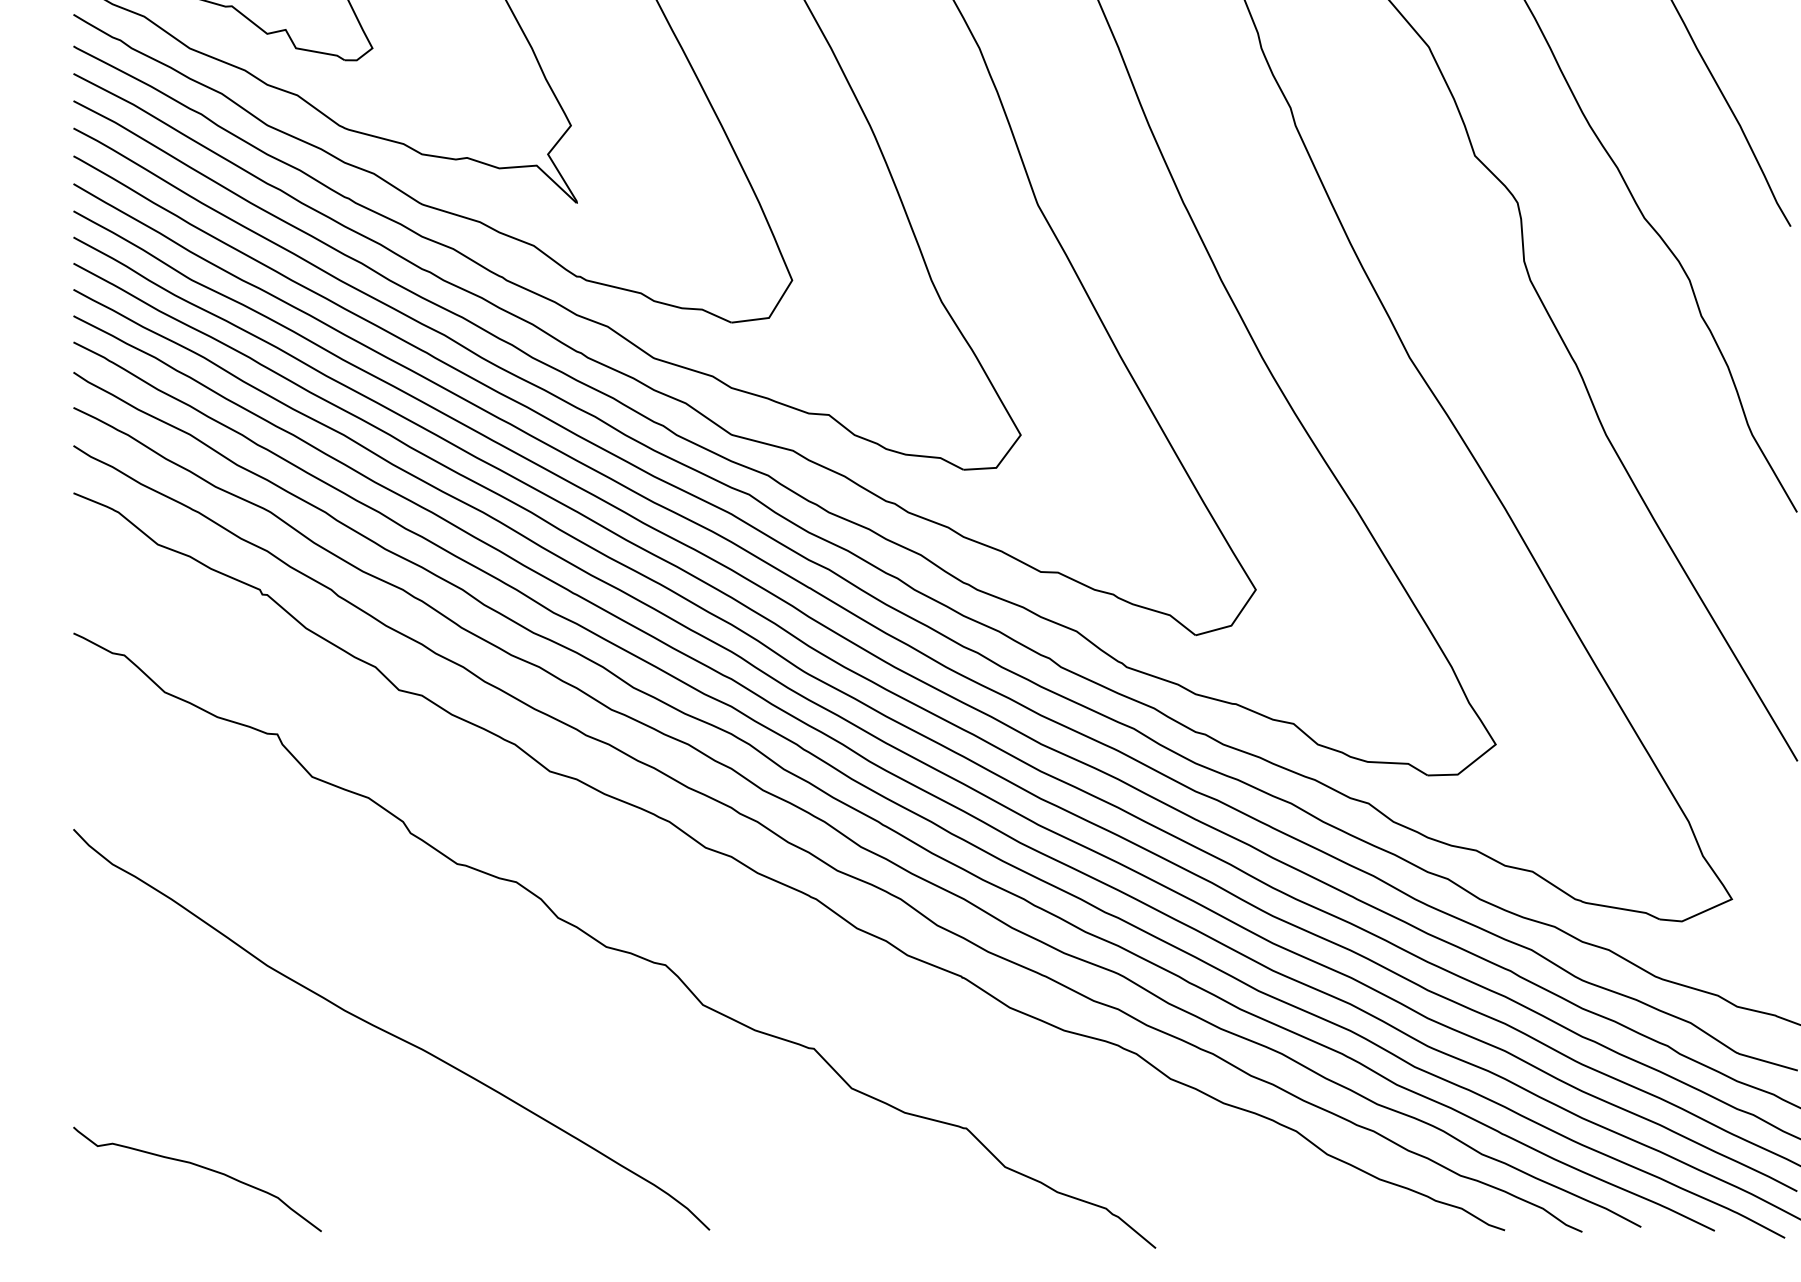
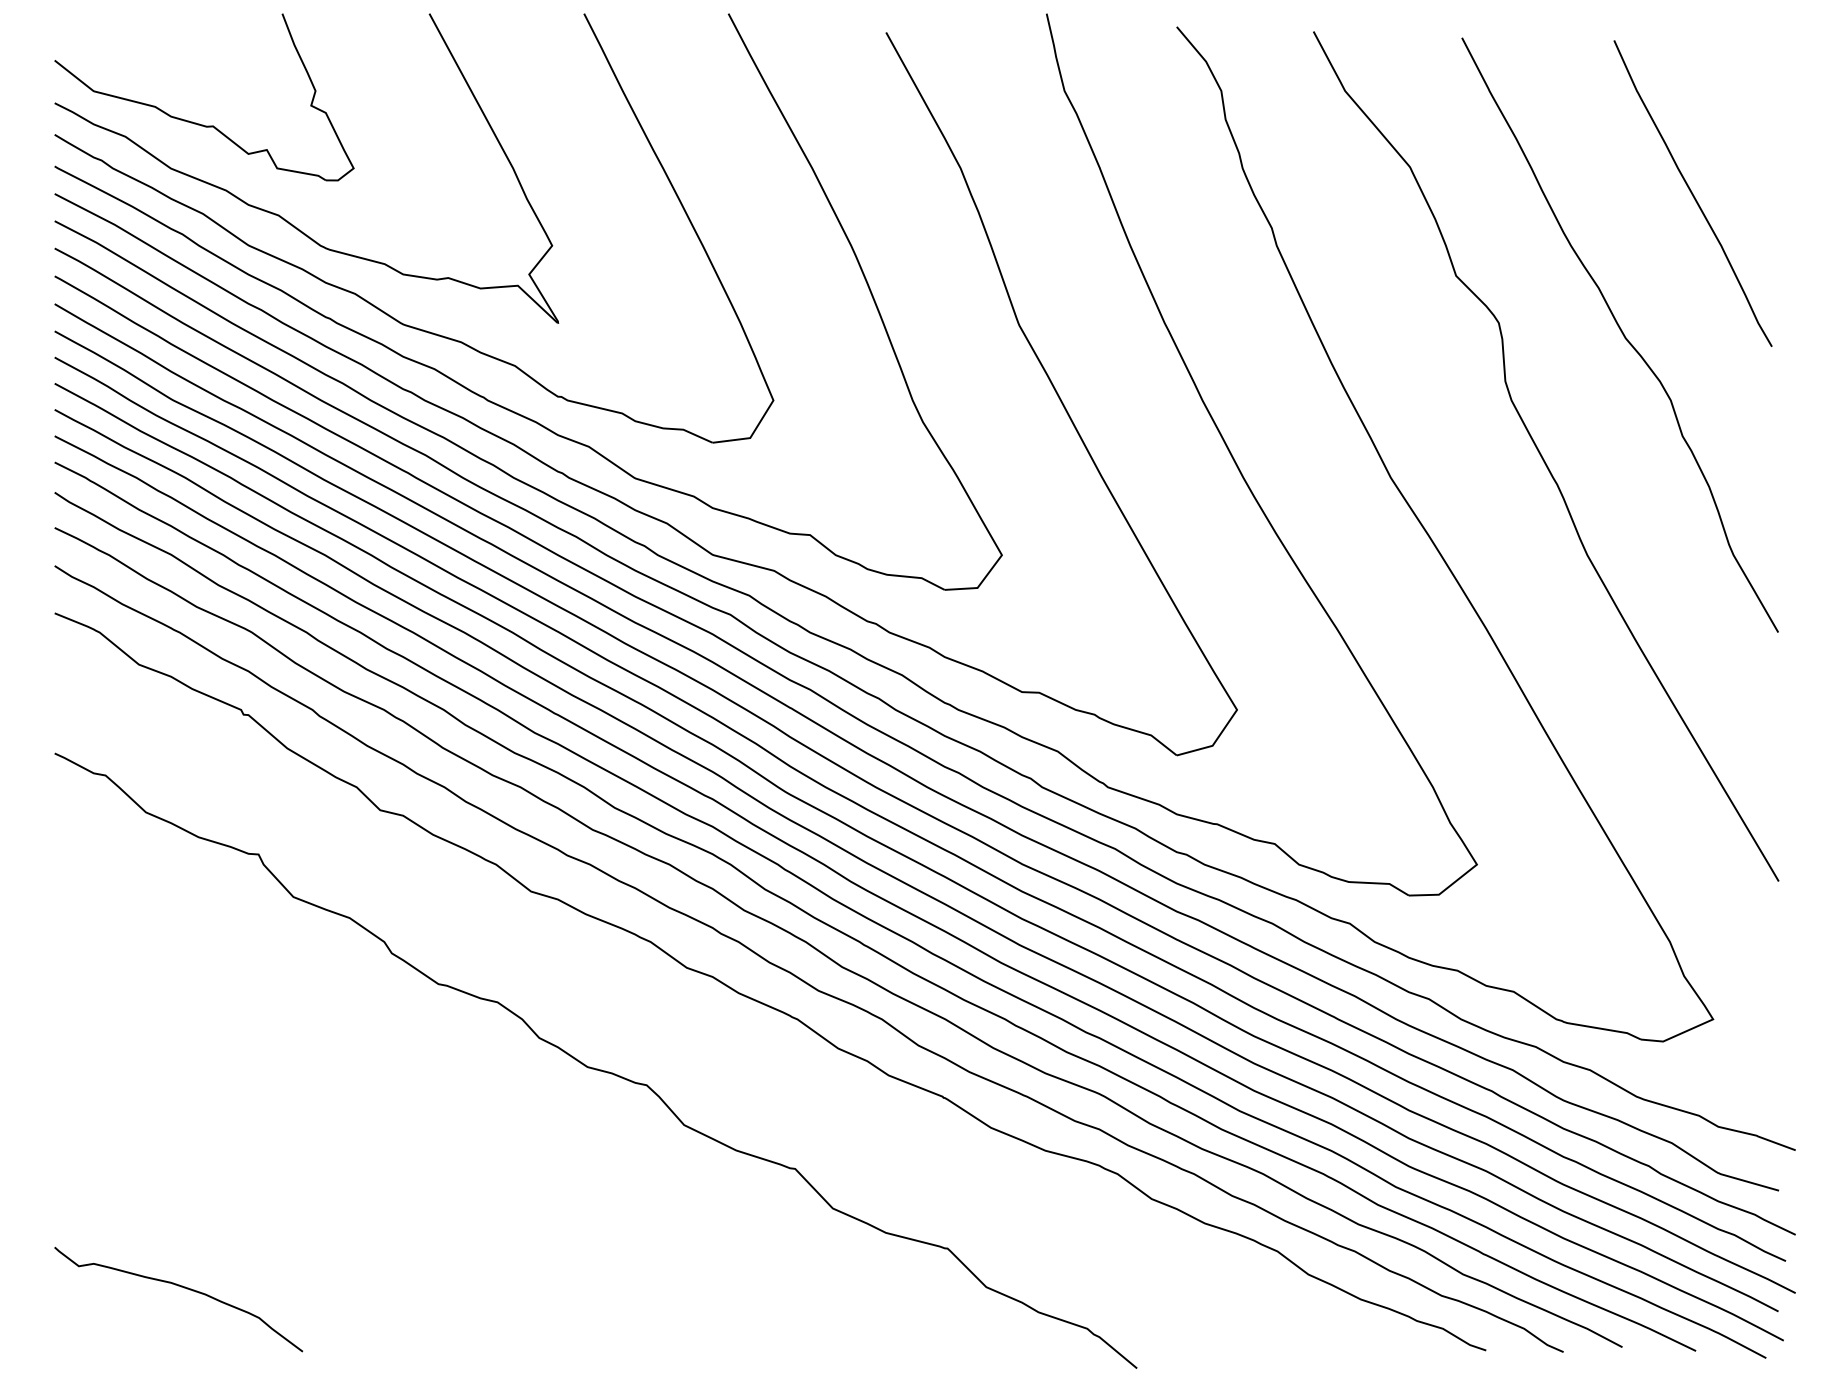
curve: (390, 1032) -> (371, 1152), removed

